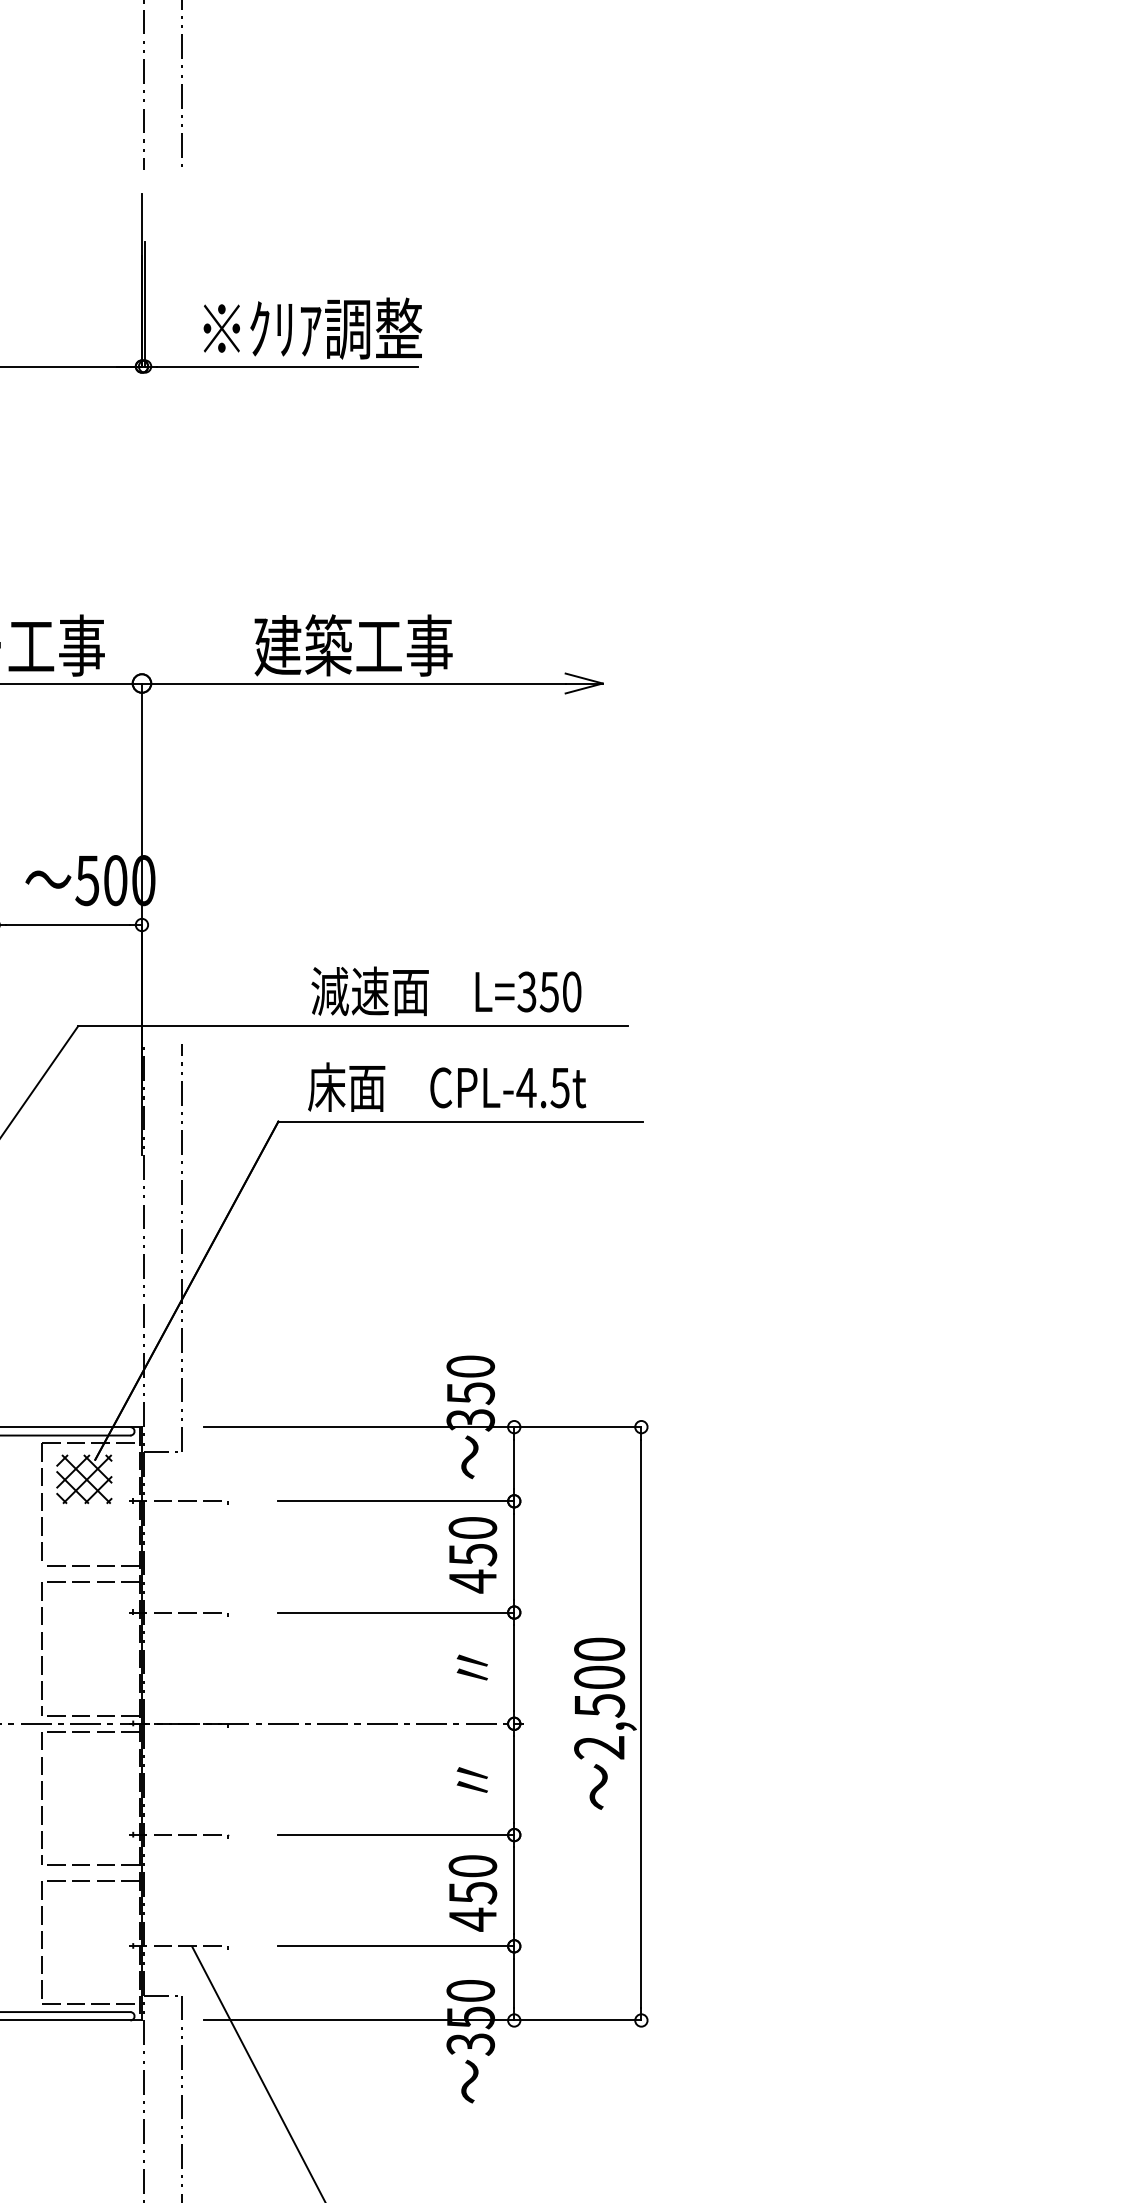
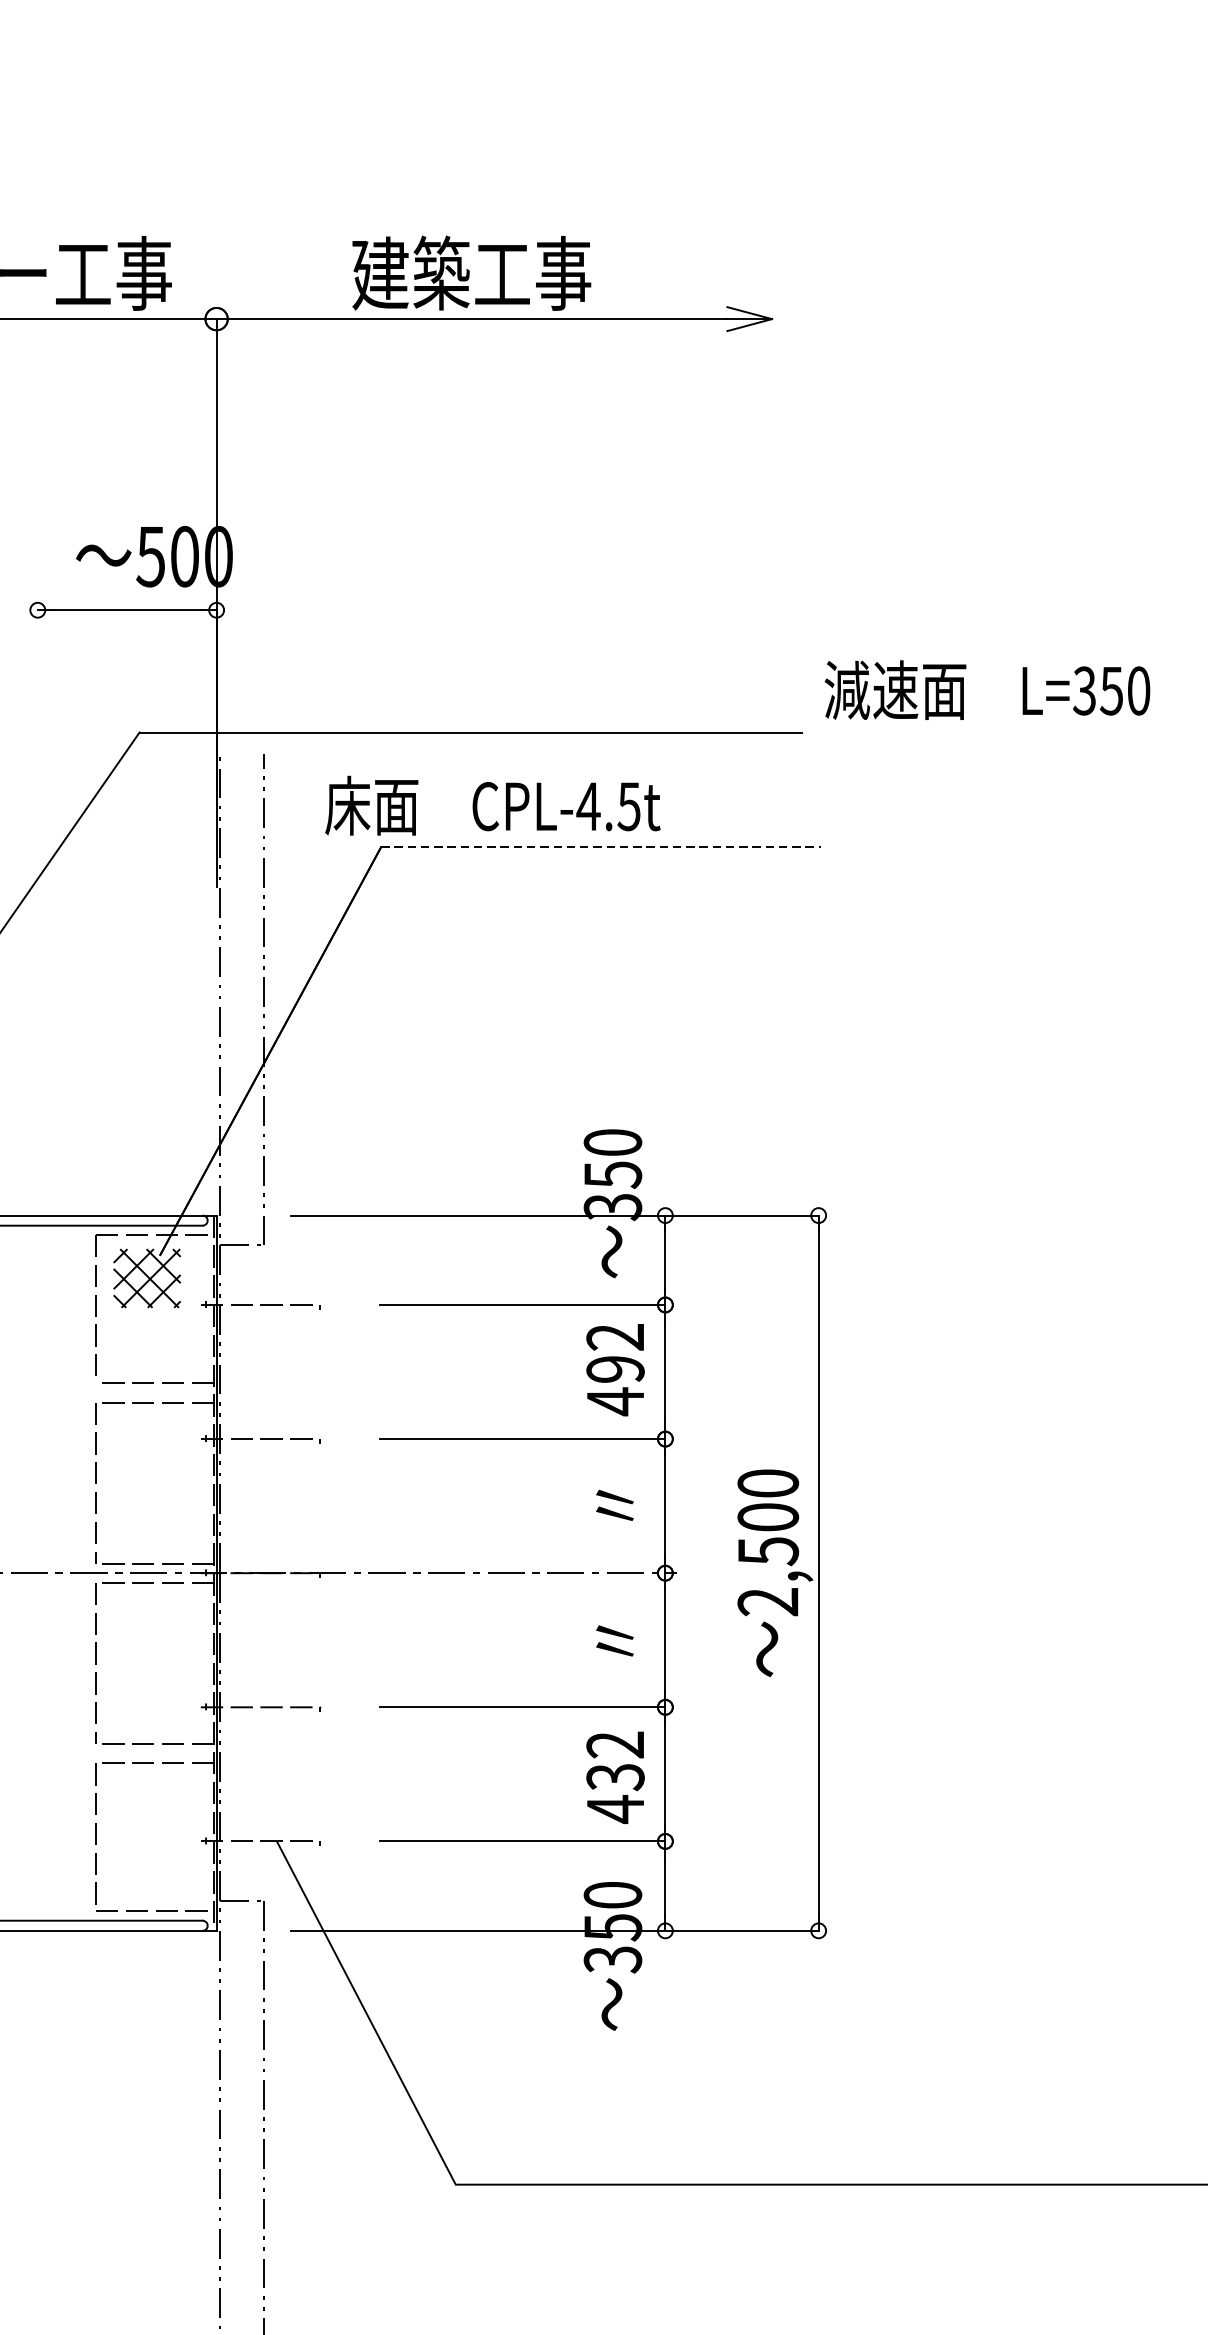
text: (446, 990) -> (987, 689), moved
text: (447, 1086) -> (493, 804), moved
line: (461, 1121) -> (601, 847), solid -> dashed
text: (472, 1541) -> (615, 1353), 450 -> 492
text: (472, 1879) -> (615, 1760), 450 -> 432

